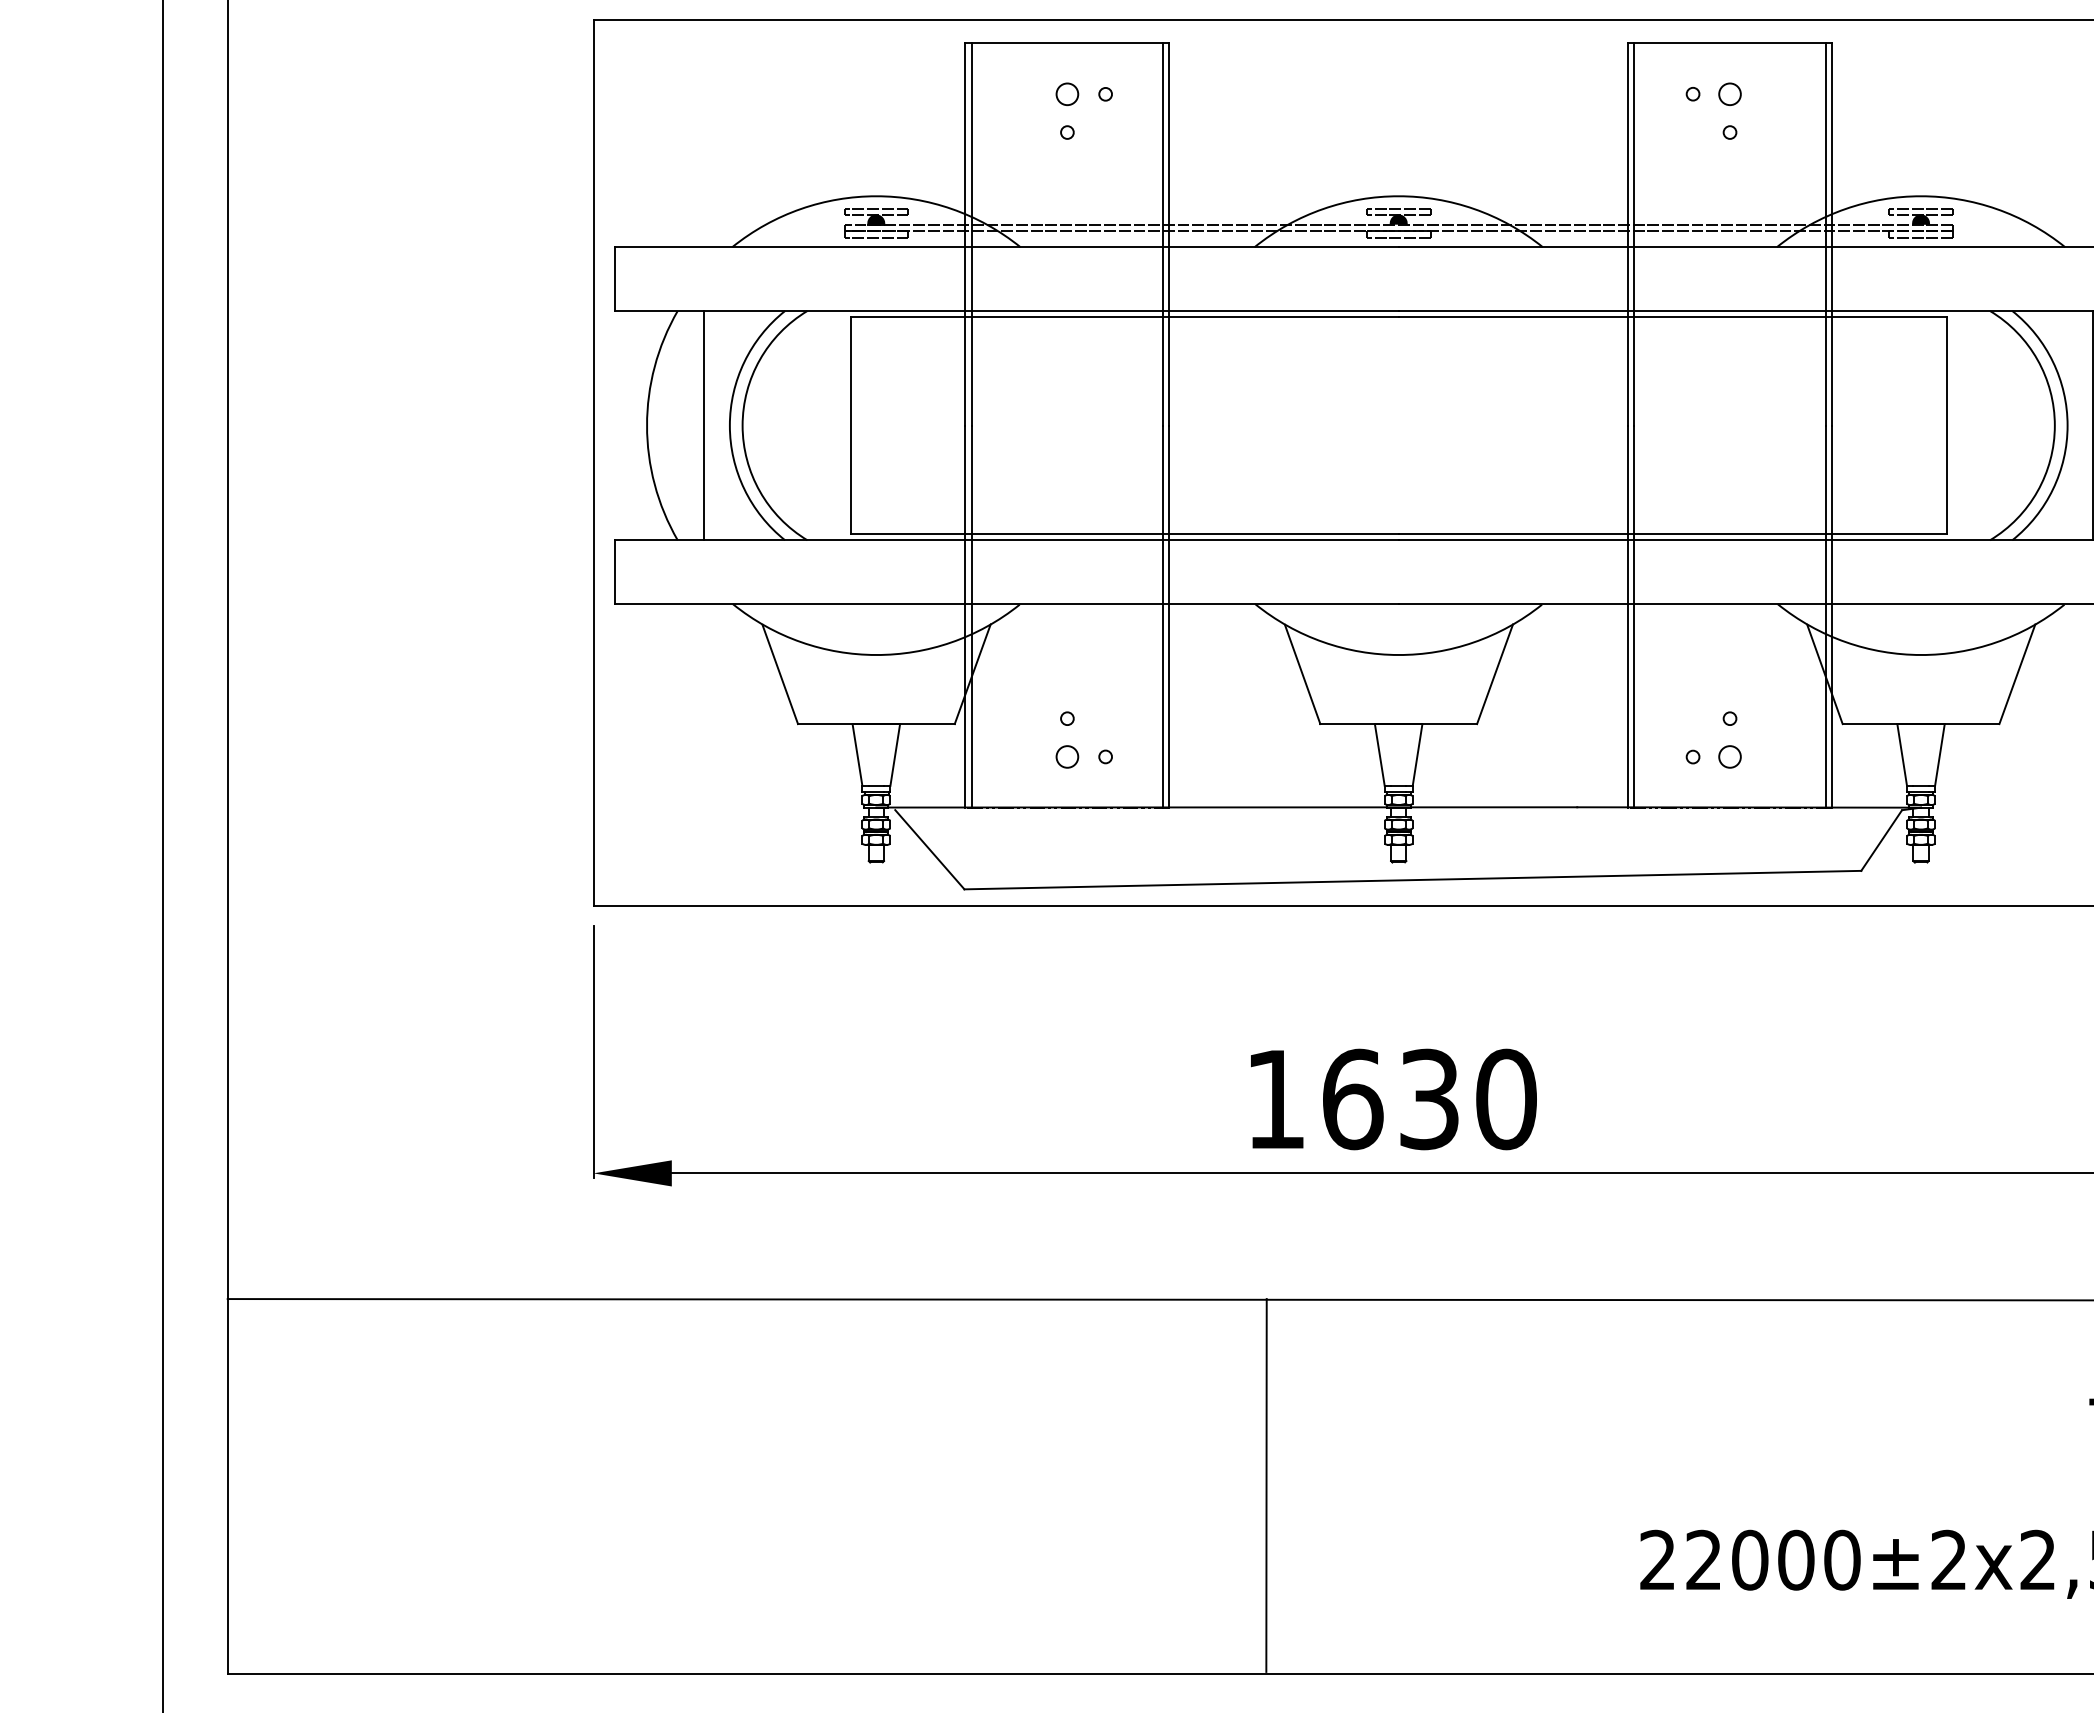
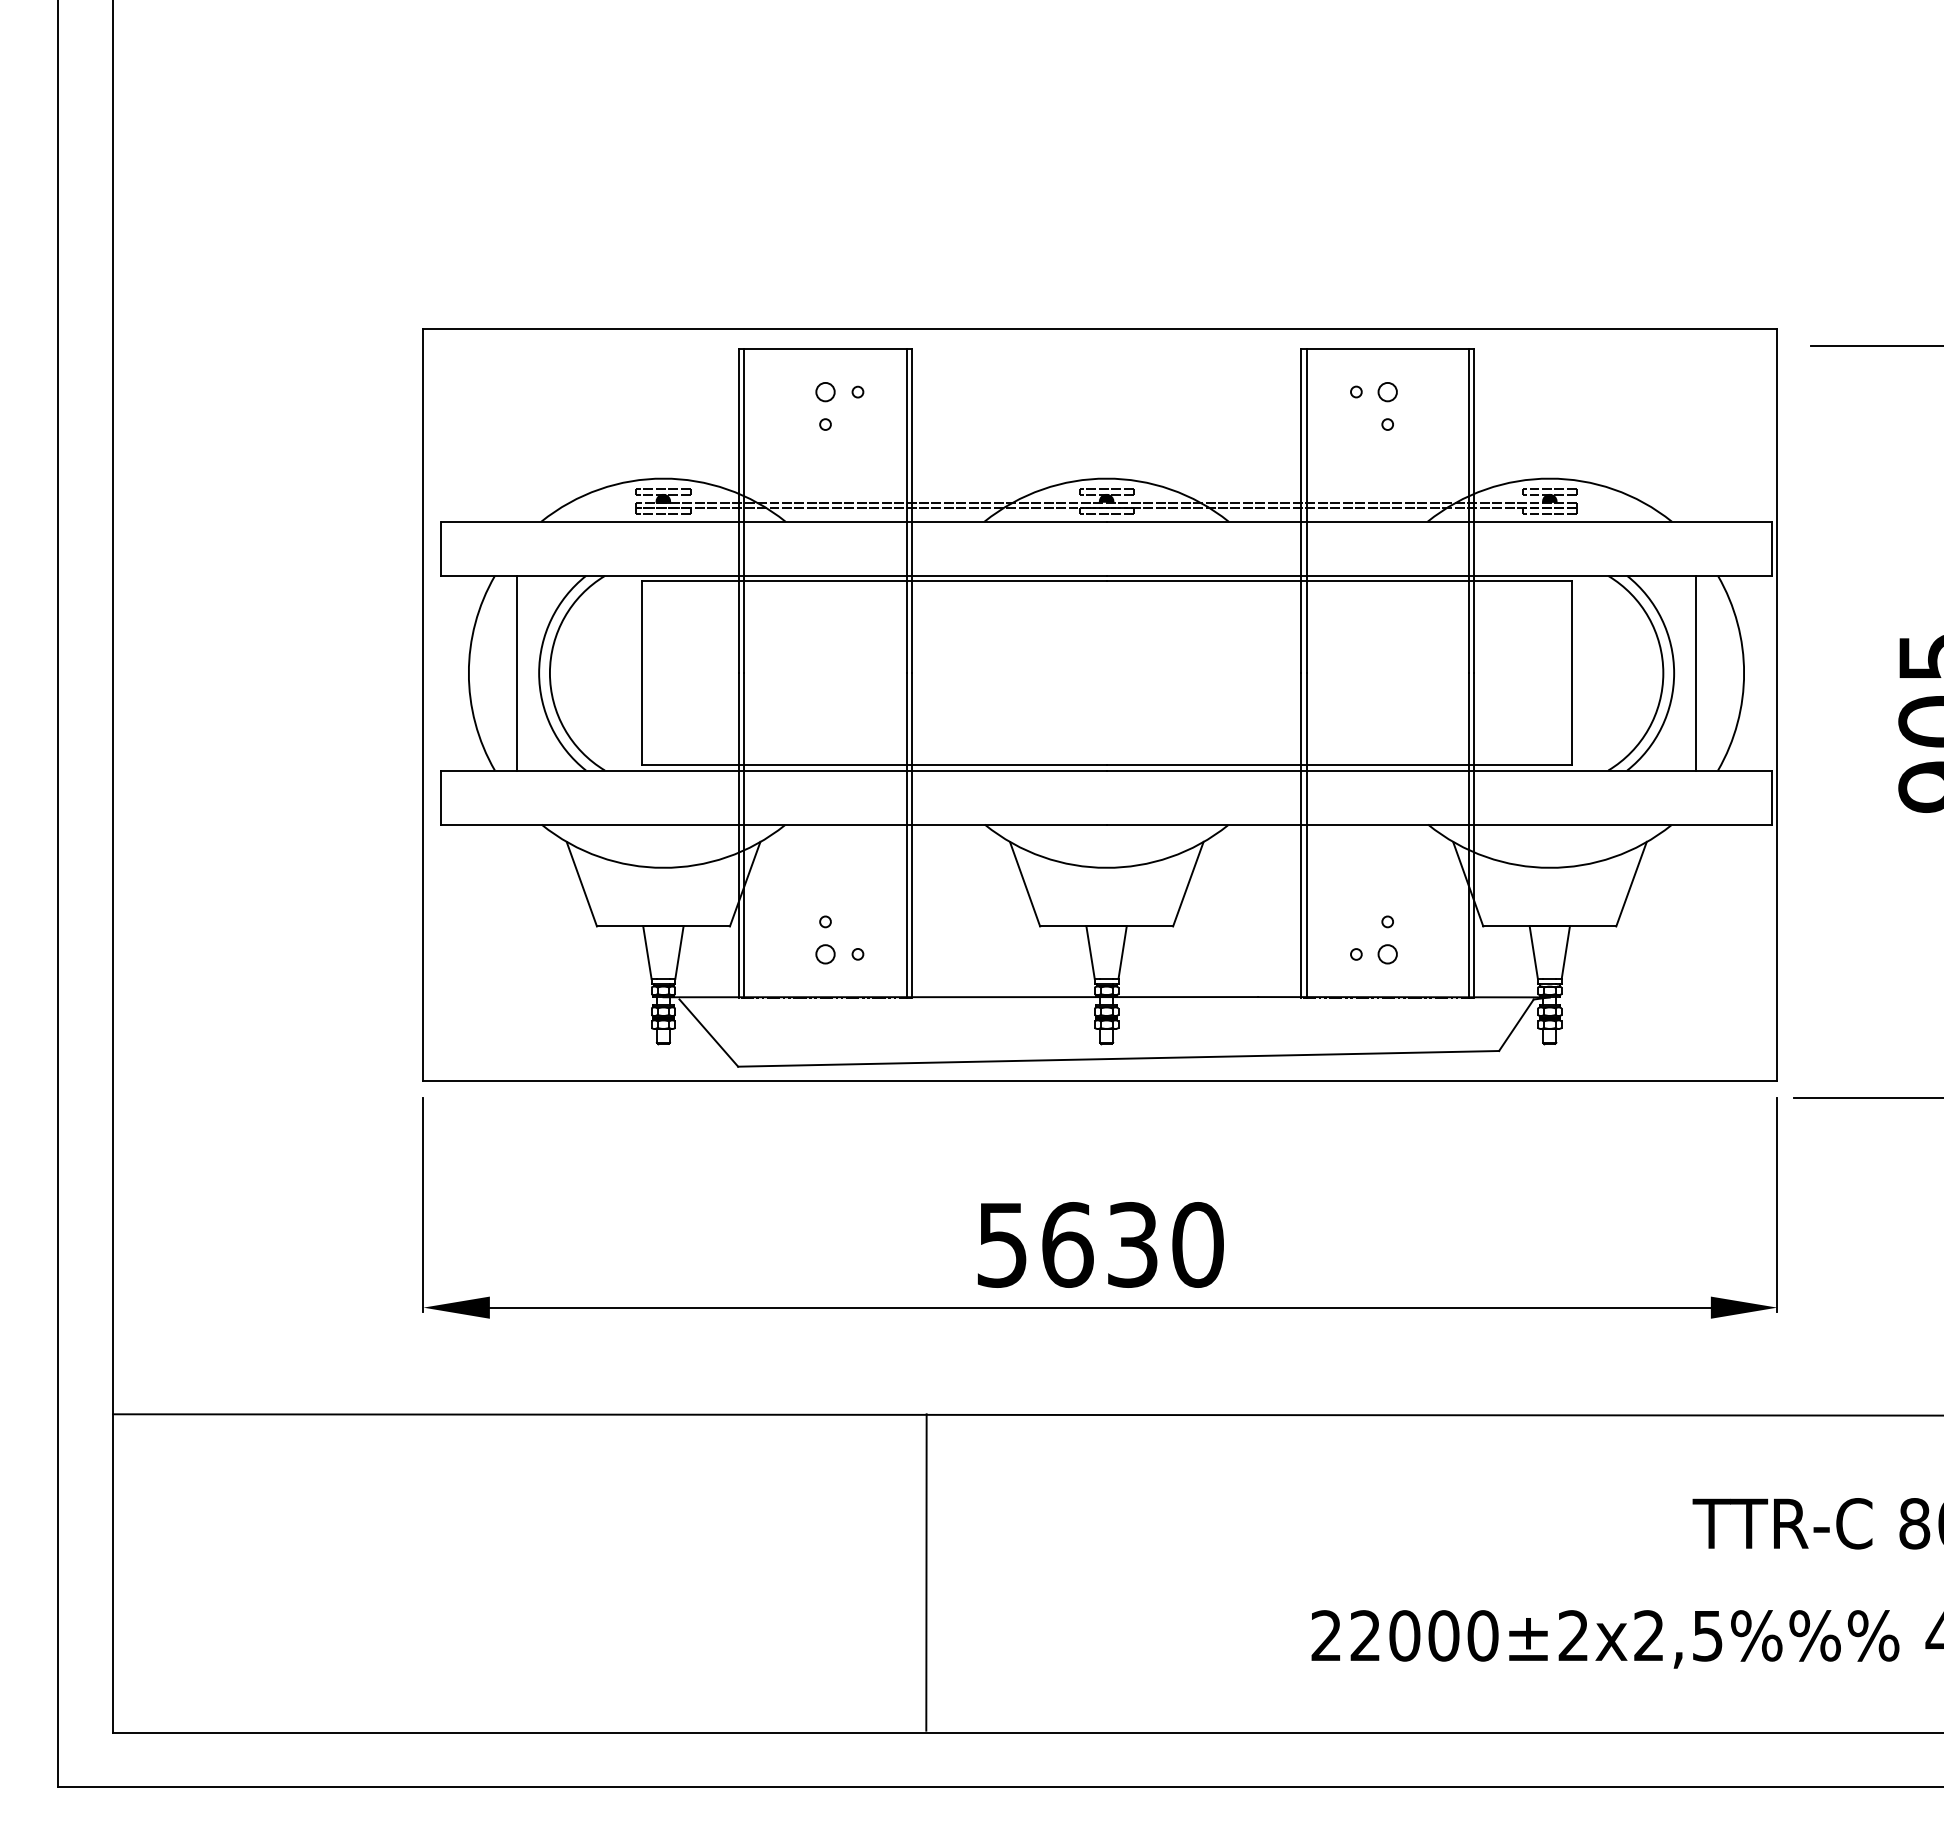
text: (1274, 1100) -> (1001, 1245), 1630 -> 5630
line: (1266, 1485) -> (926, 1572), moved

